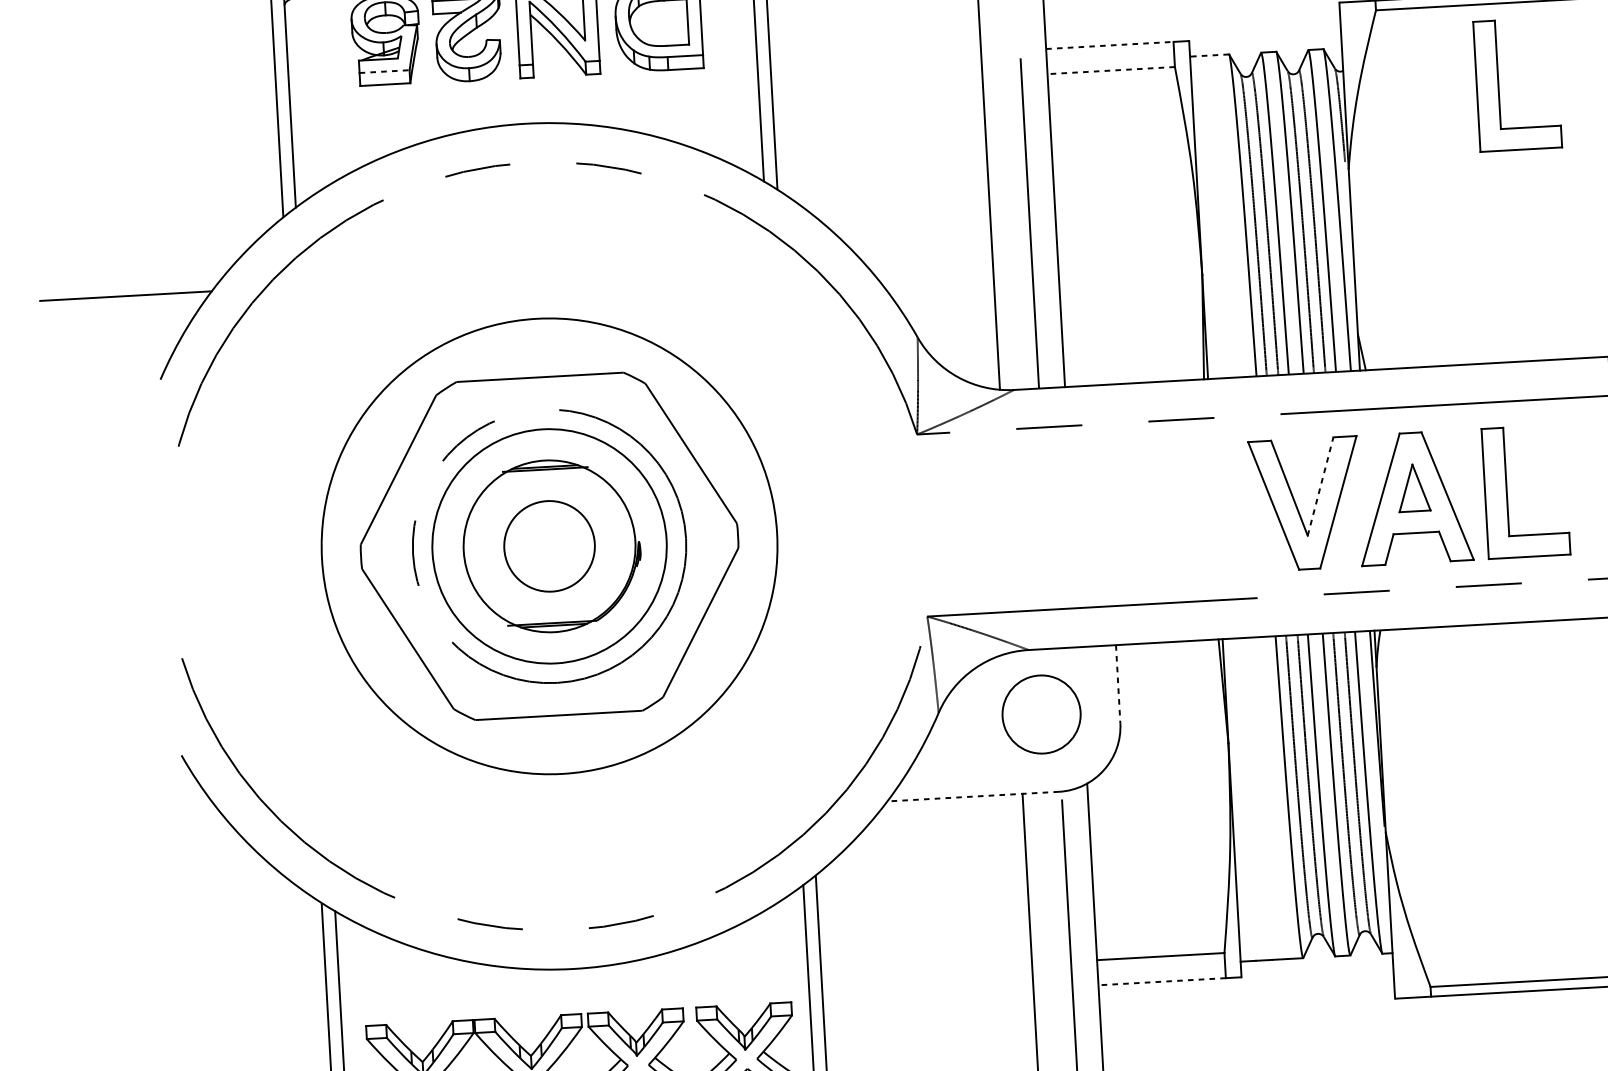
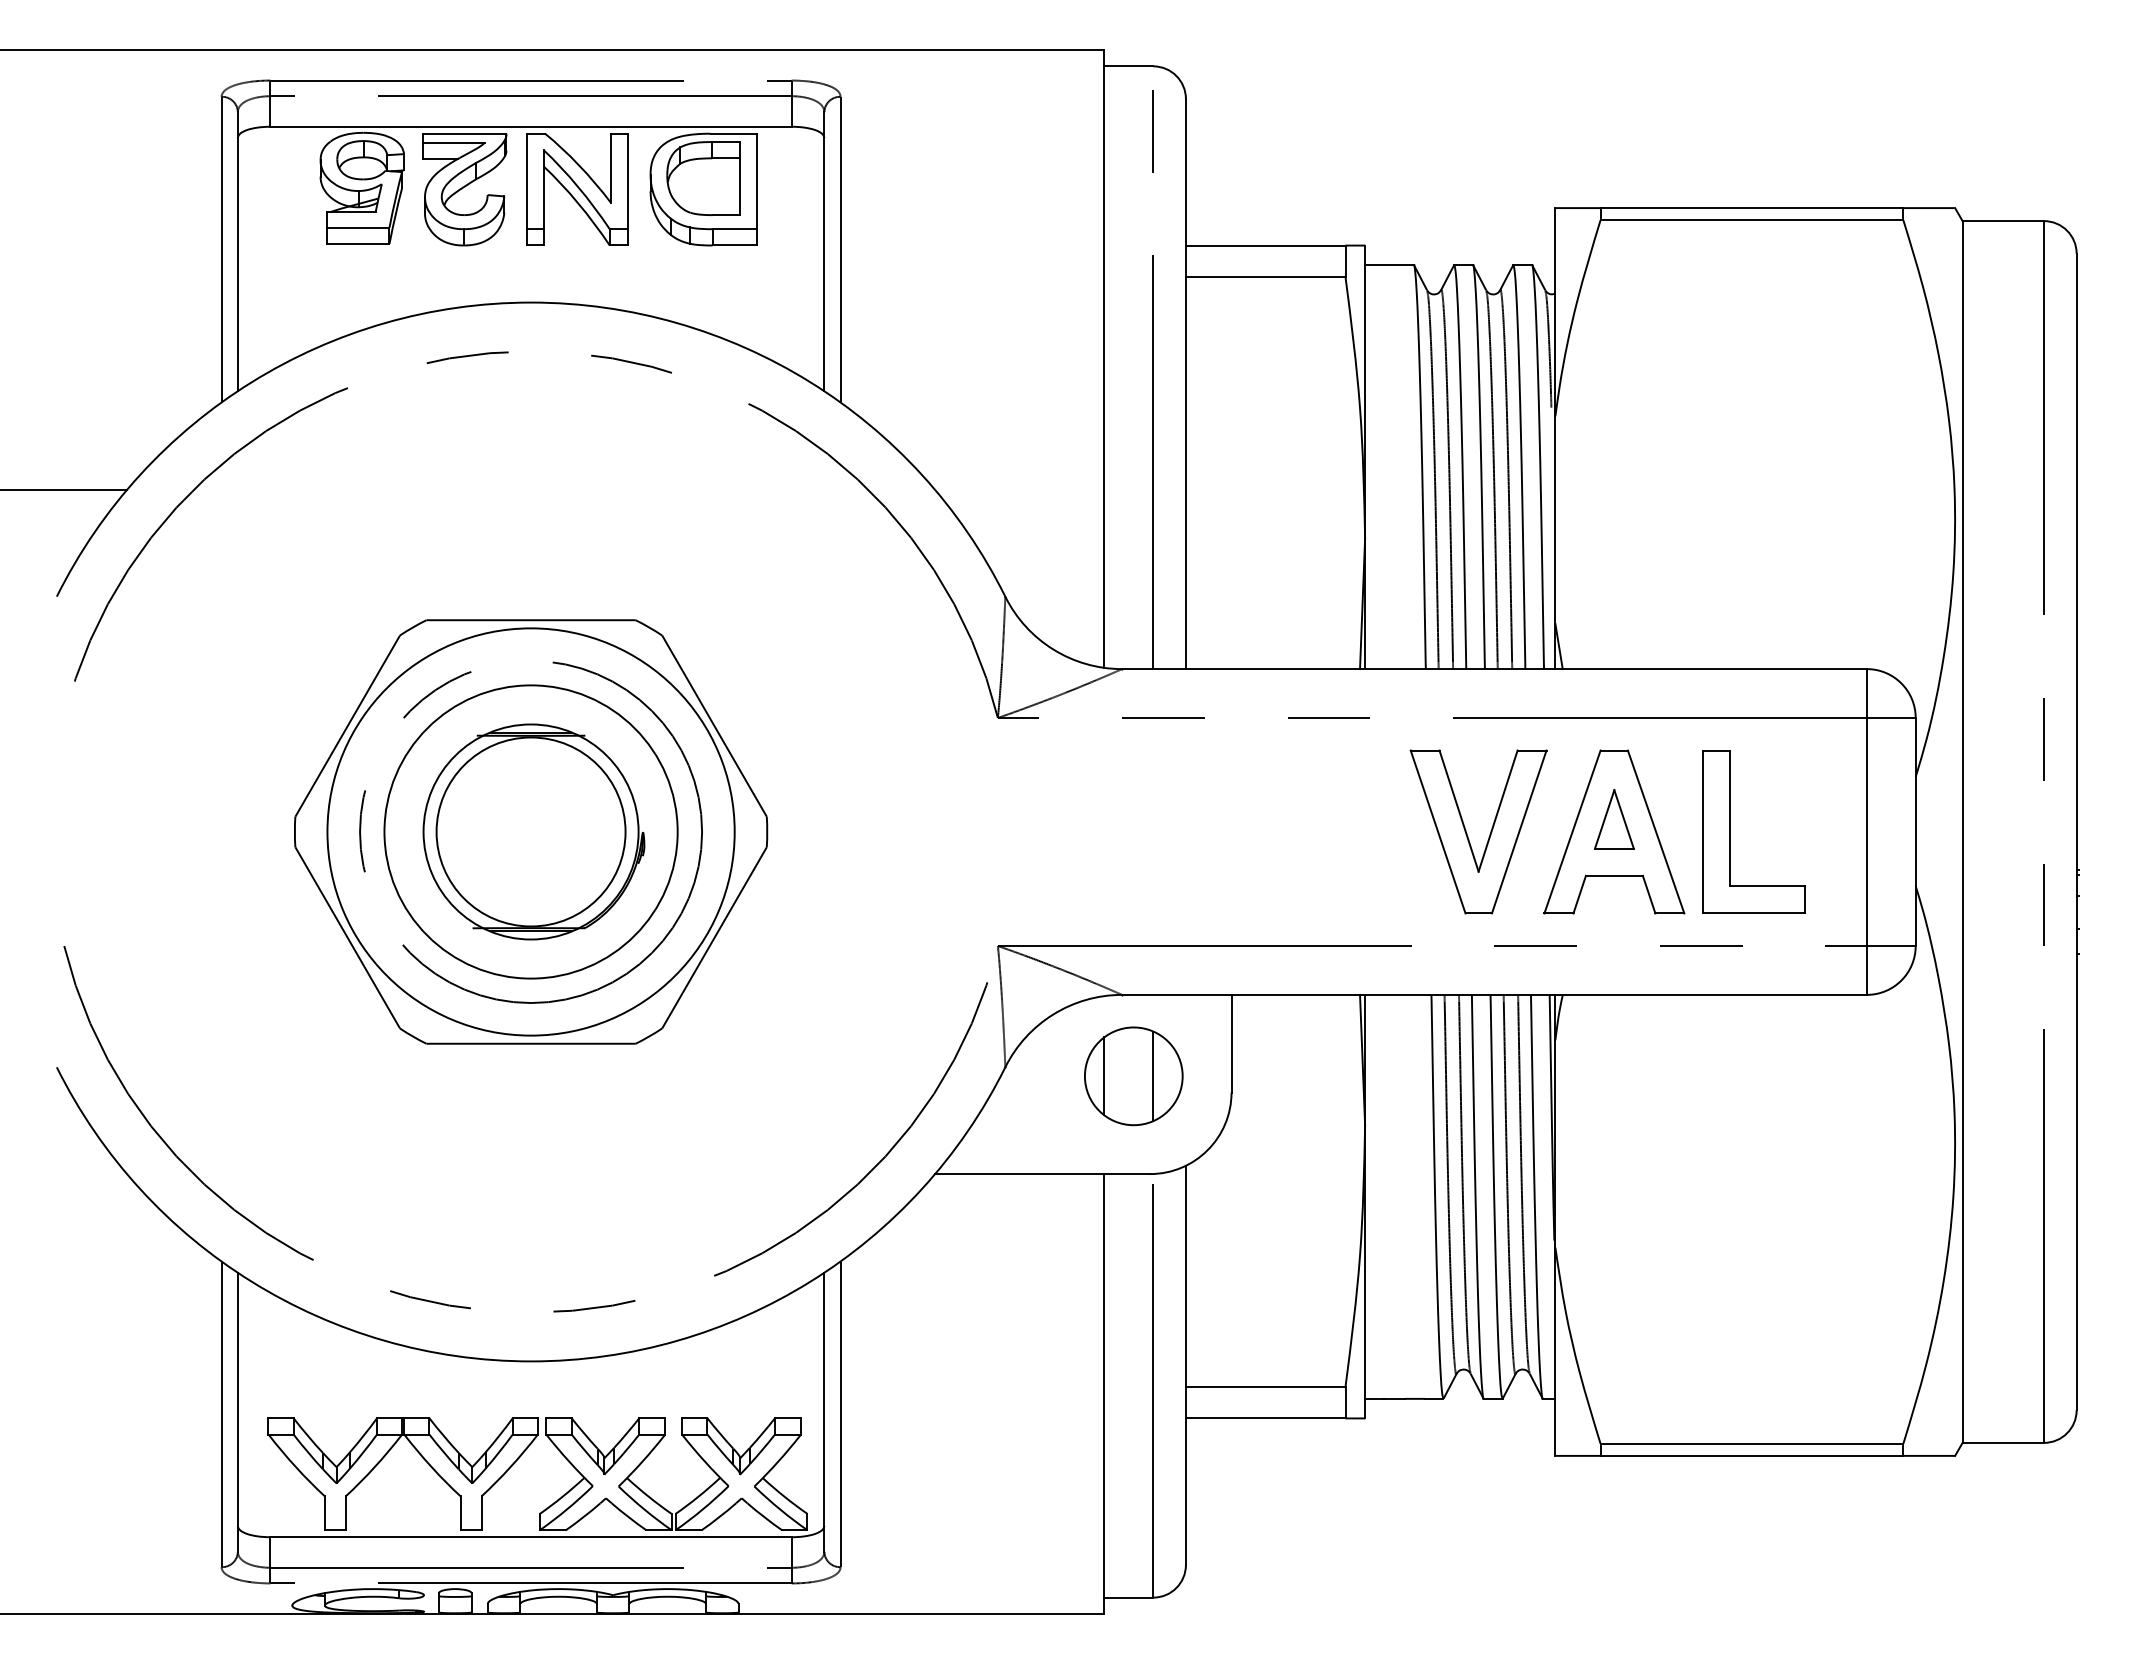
line: (1109, 45) -> (1265, 245), dashed -> solid
line: (1208, 55) -> (1388, 265), dashed -> solid
line: (1111, 70) -> (1265, 277), dashed -> solid
line: (384, 71) -> (358, 227), dashed -> solid
part: (1498, 85) -> (1748, 322), removed
line: (1320, 486) -> (1498, 811), dashed -> solid
circle: (549, 546) -> (530, 831), size x0.71
circle: (549, 546) -> (530, 831), size x1.67
line: (1118, 683) -> (1231, 1043), dashed -> solid
line: (1057, 713) -> (1153, 1076), added
line: (1018, 715) -> (1104, 1076), added
line: (973, 796) -> (1042, 1174), dashed -> solid
line: (1162, 981) -> (1265, 1418), dashed -> solid

